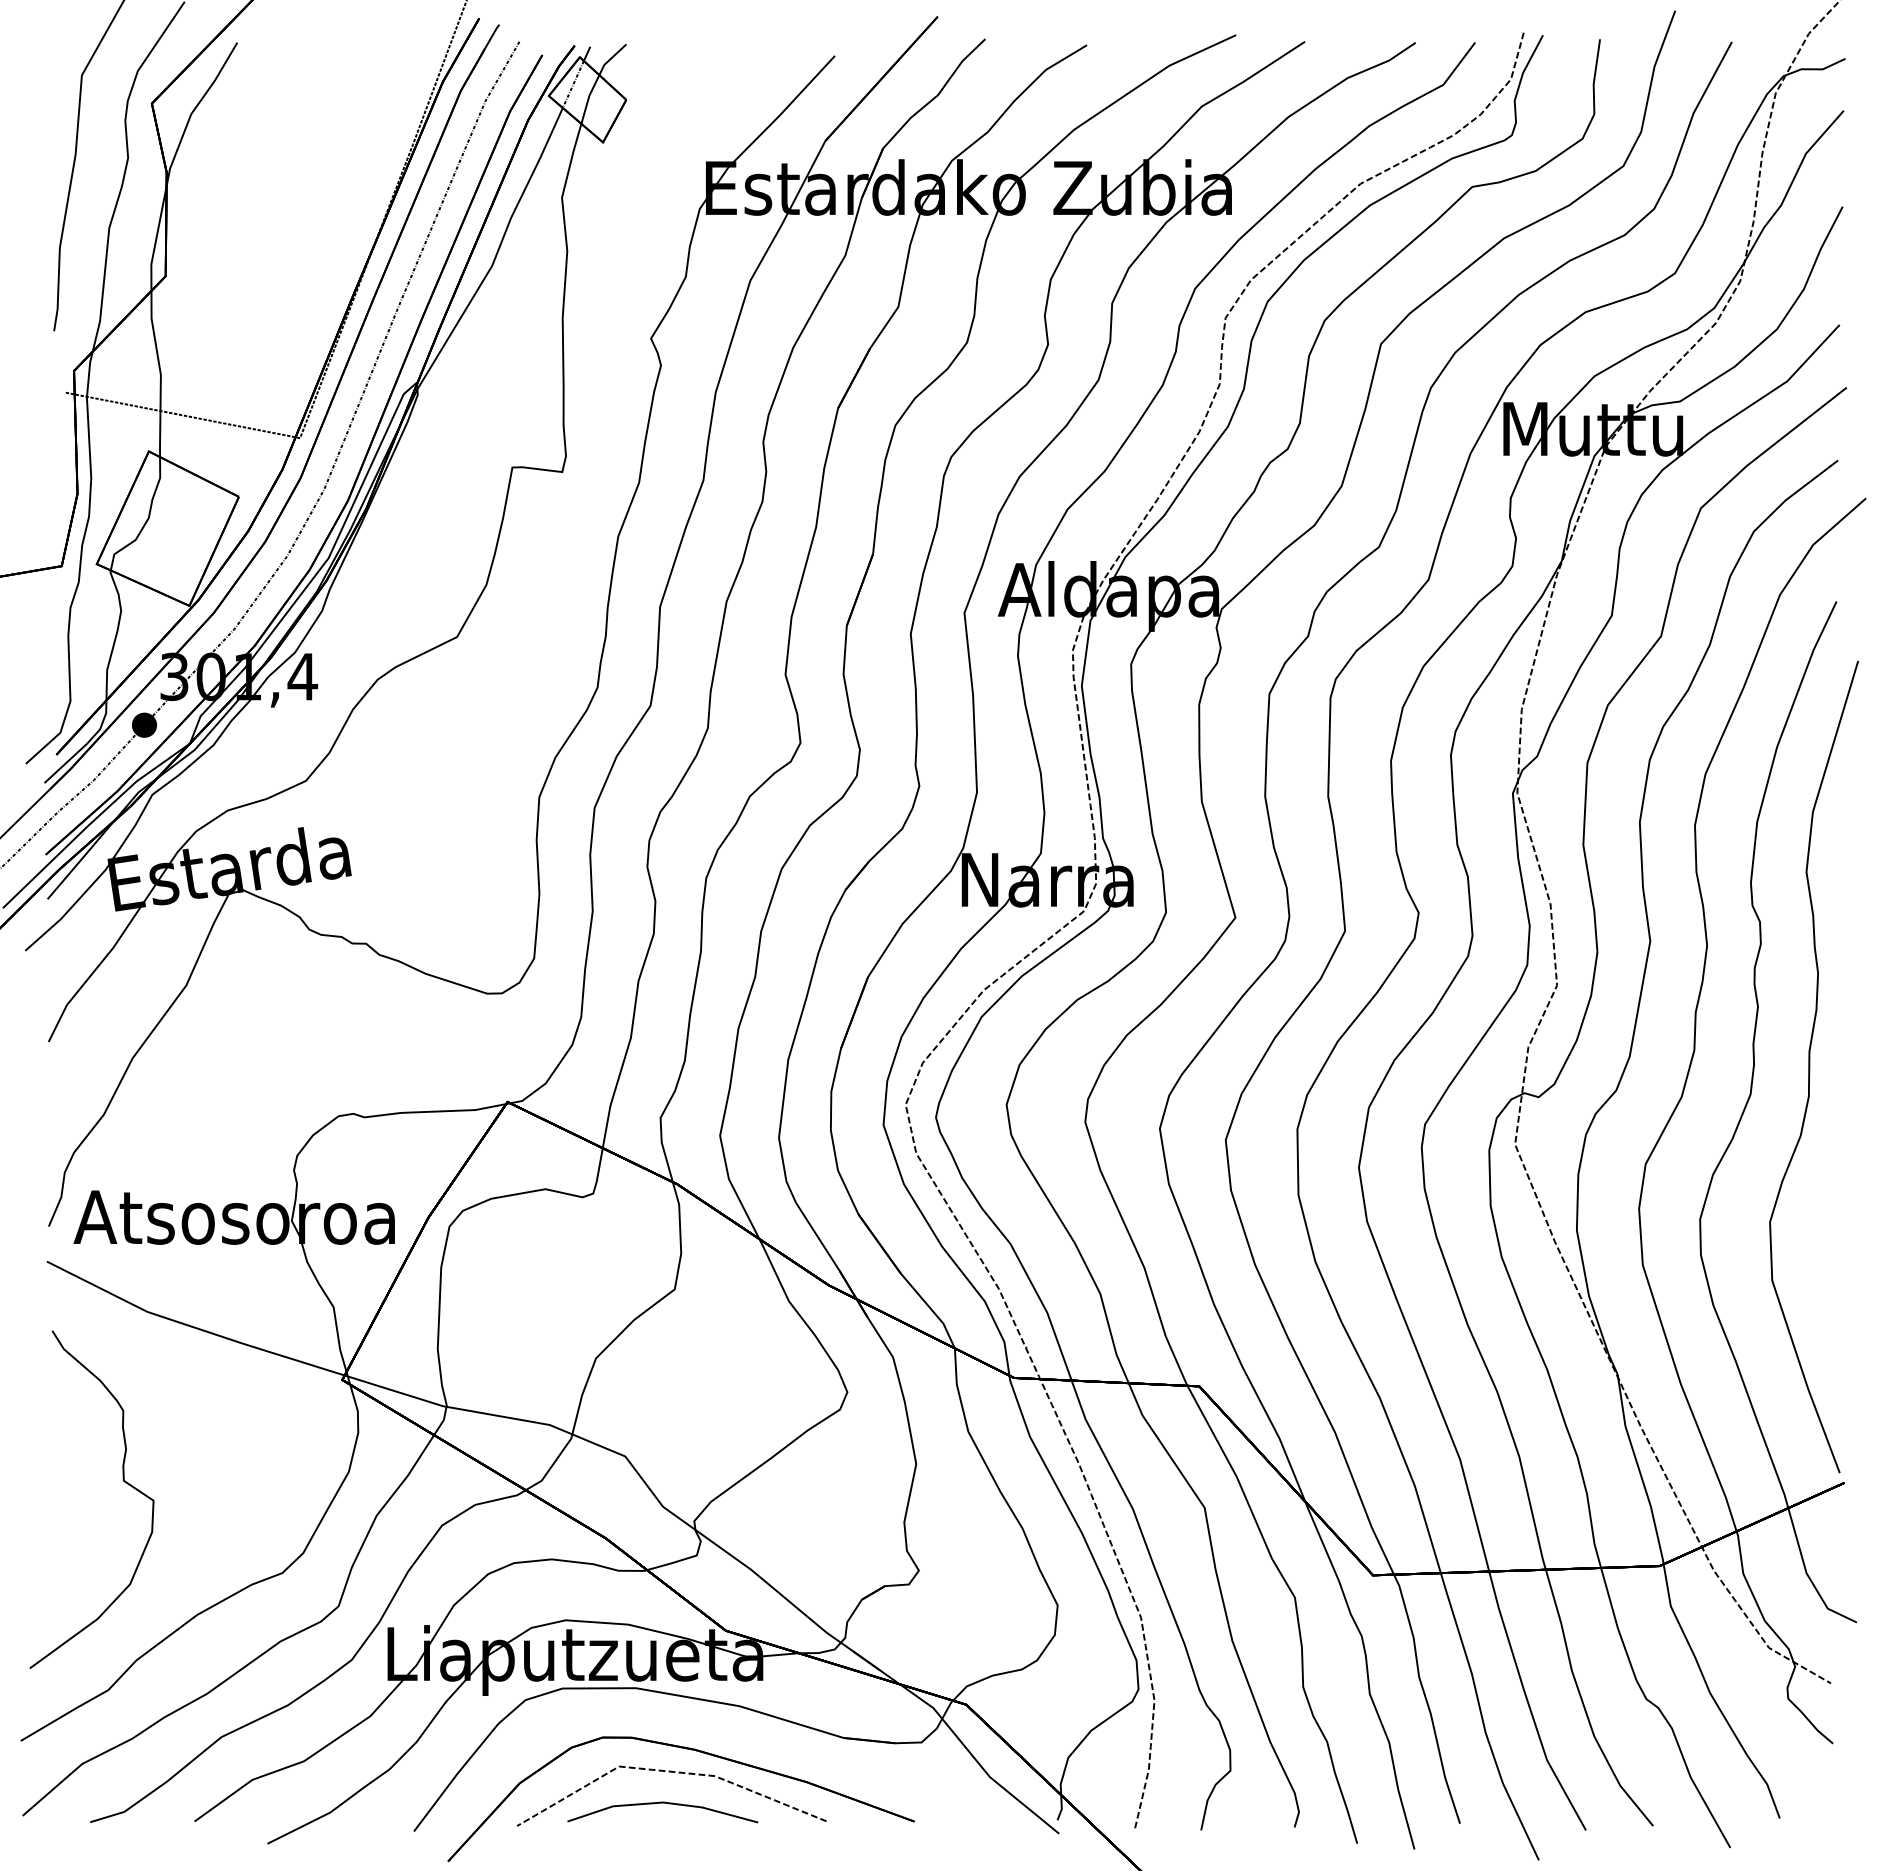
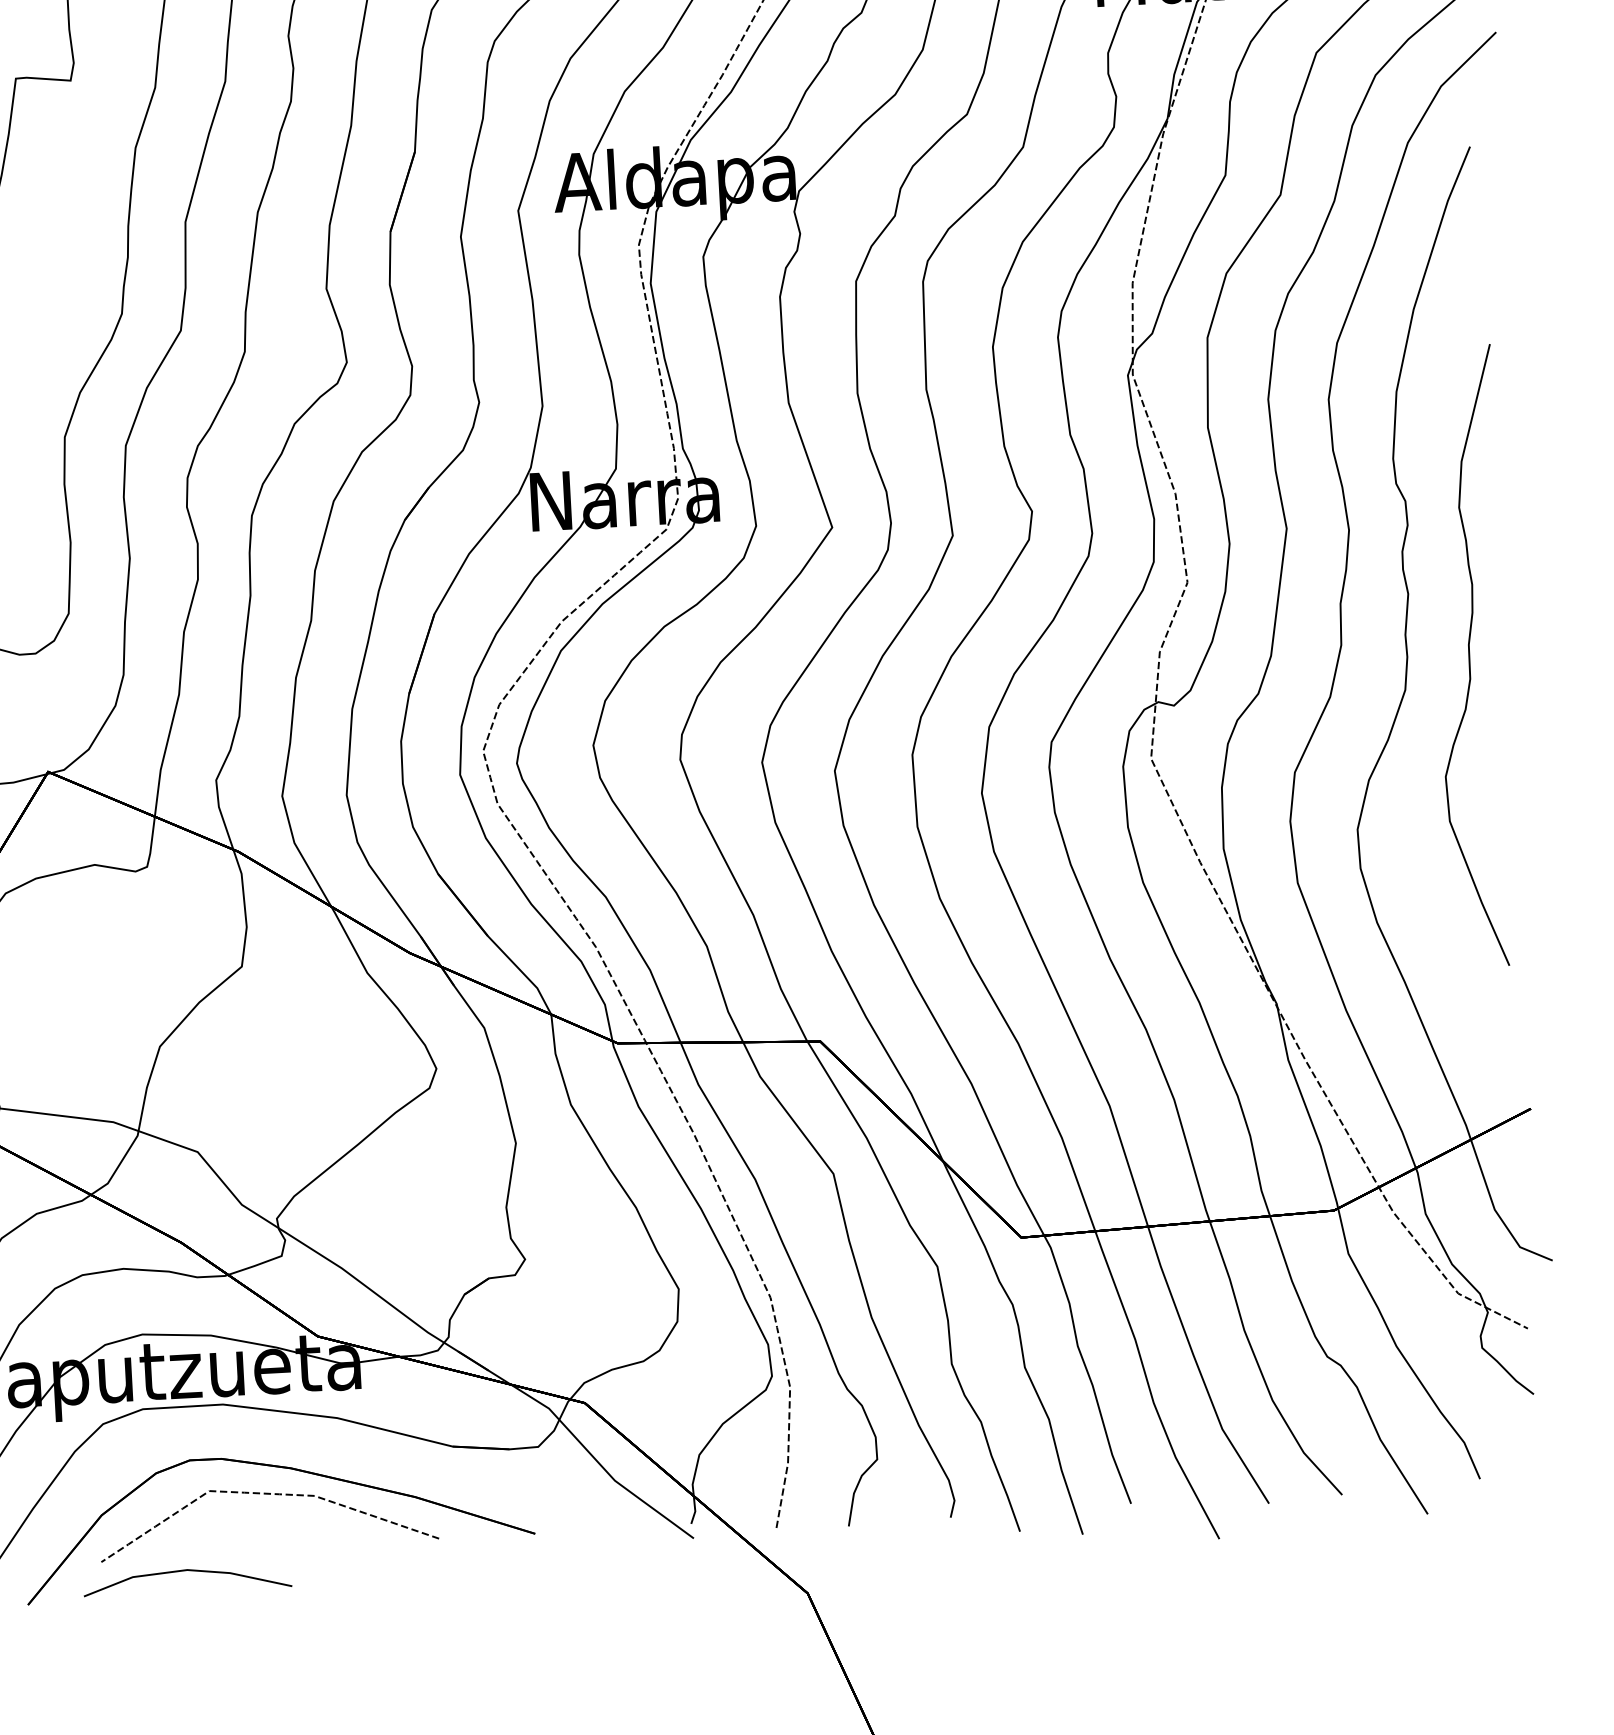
part: (1813, 1066) -> (1472, 655), size x0.7
part: (662, 1803) -> (186, 1571), moved

